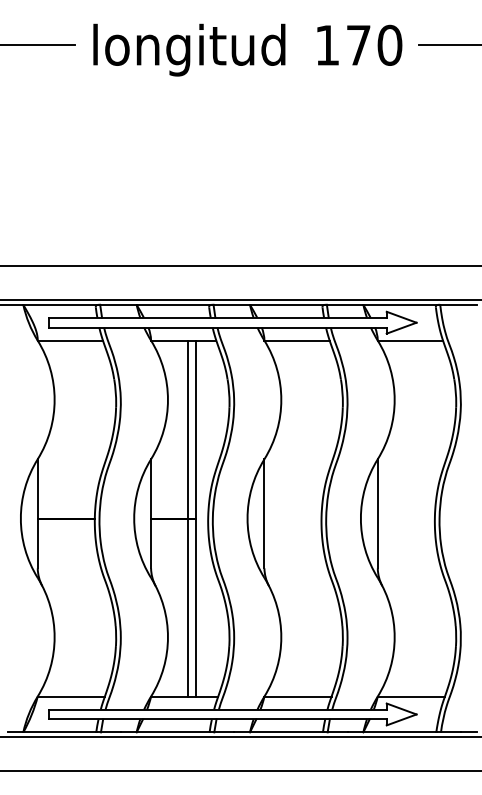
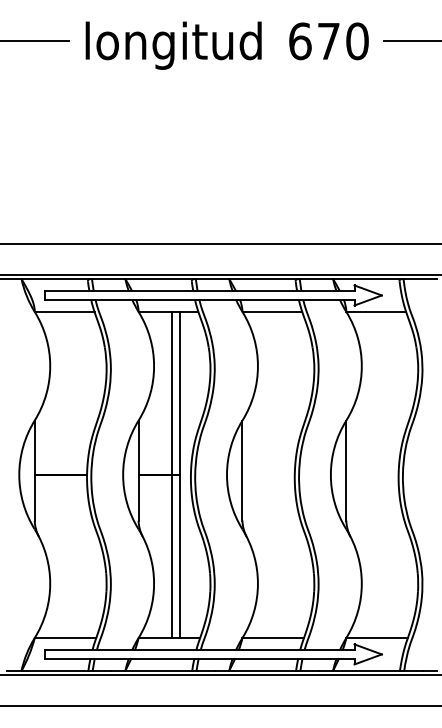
text: (327, 44) -> (300, 40), 170 -> 670

